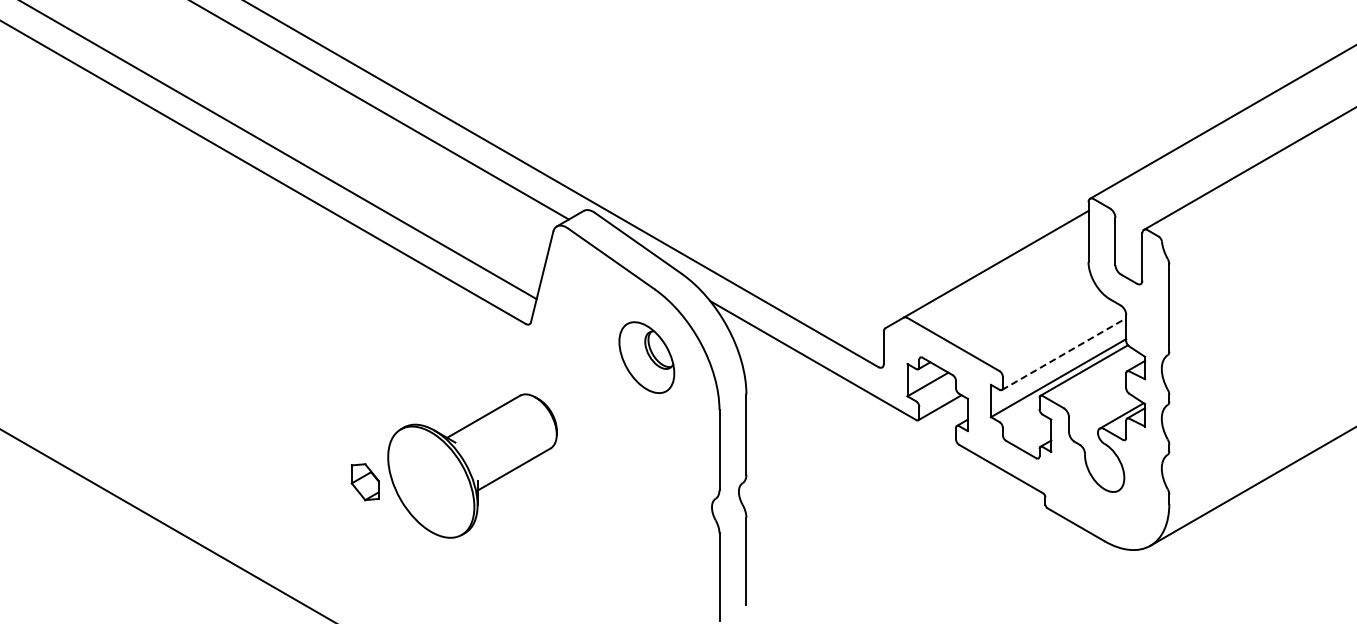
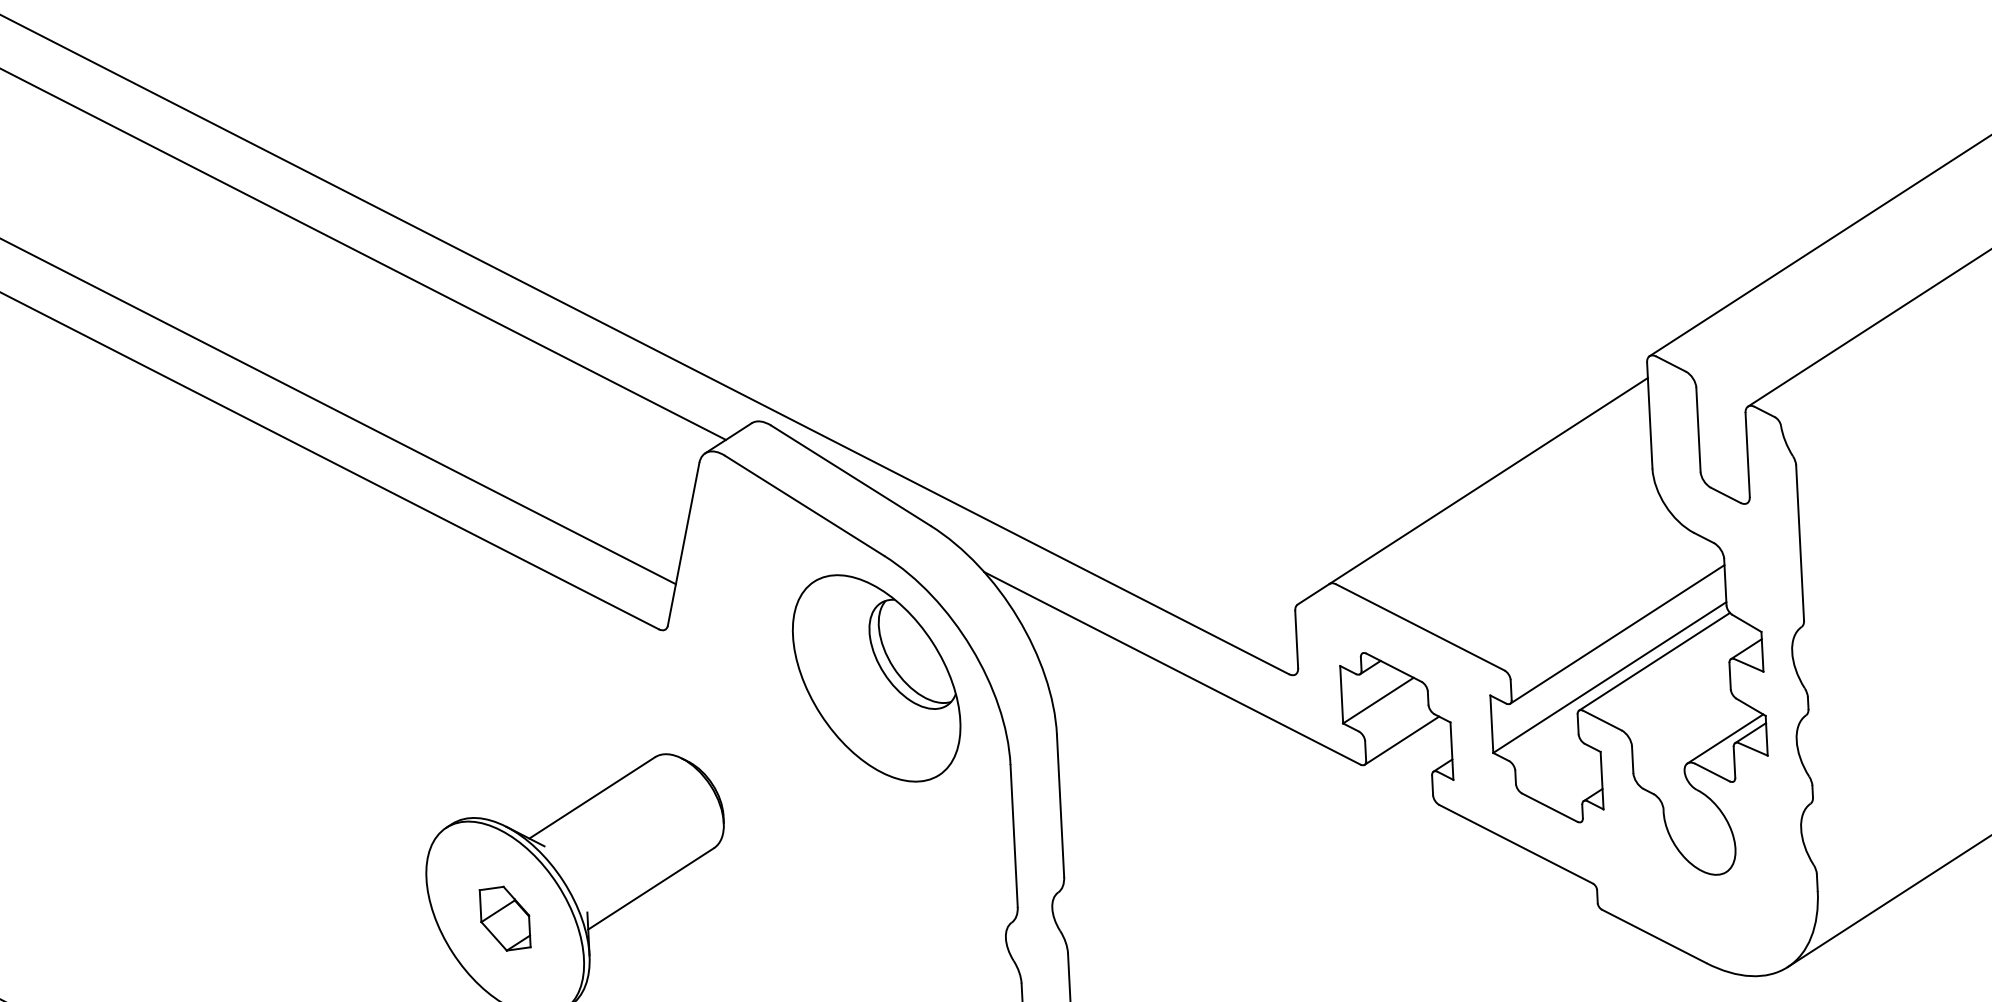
line: (1064, 354) -> (1618, 635), dashed -> solid
part: (646, 357) -> (876, 677), size x1.67
part: (364, 482) -> (503, 919), moved

